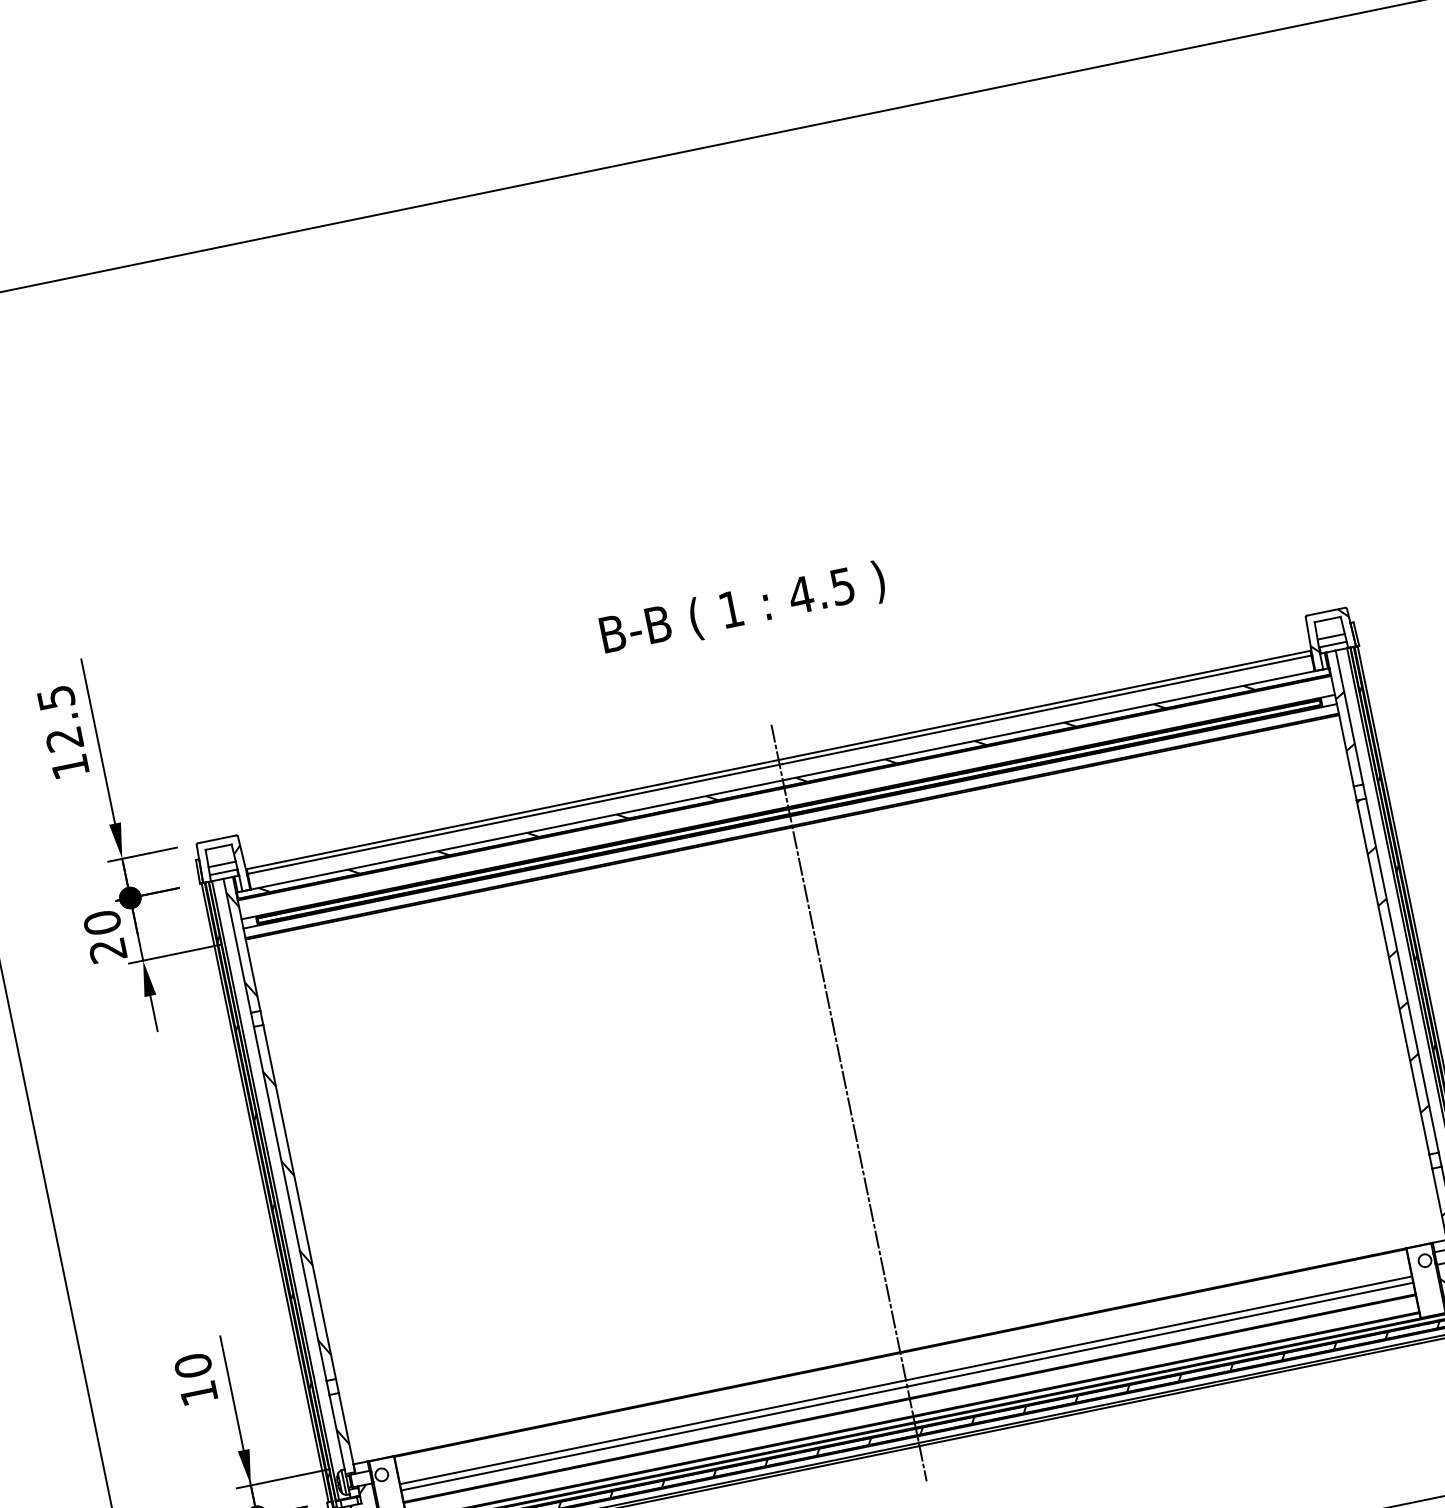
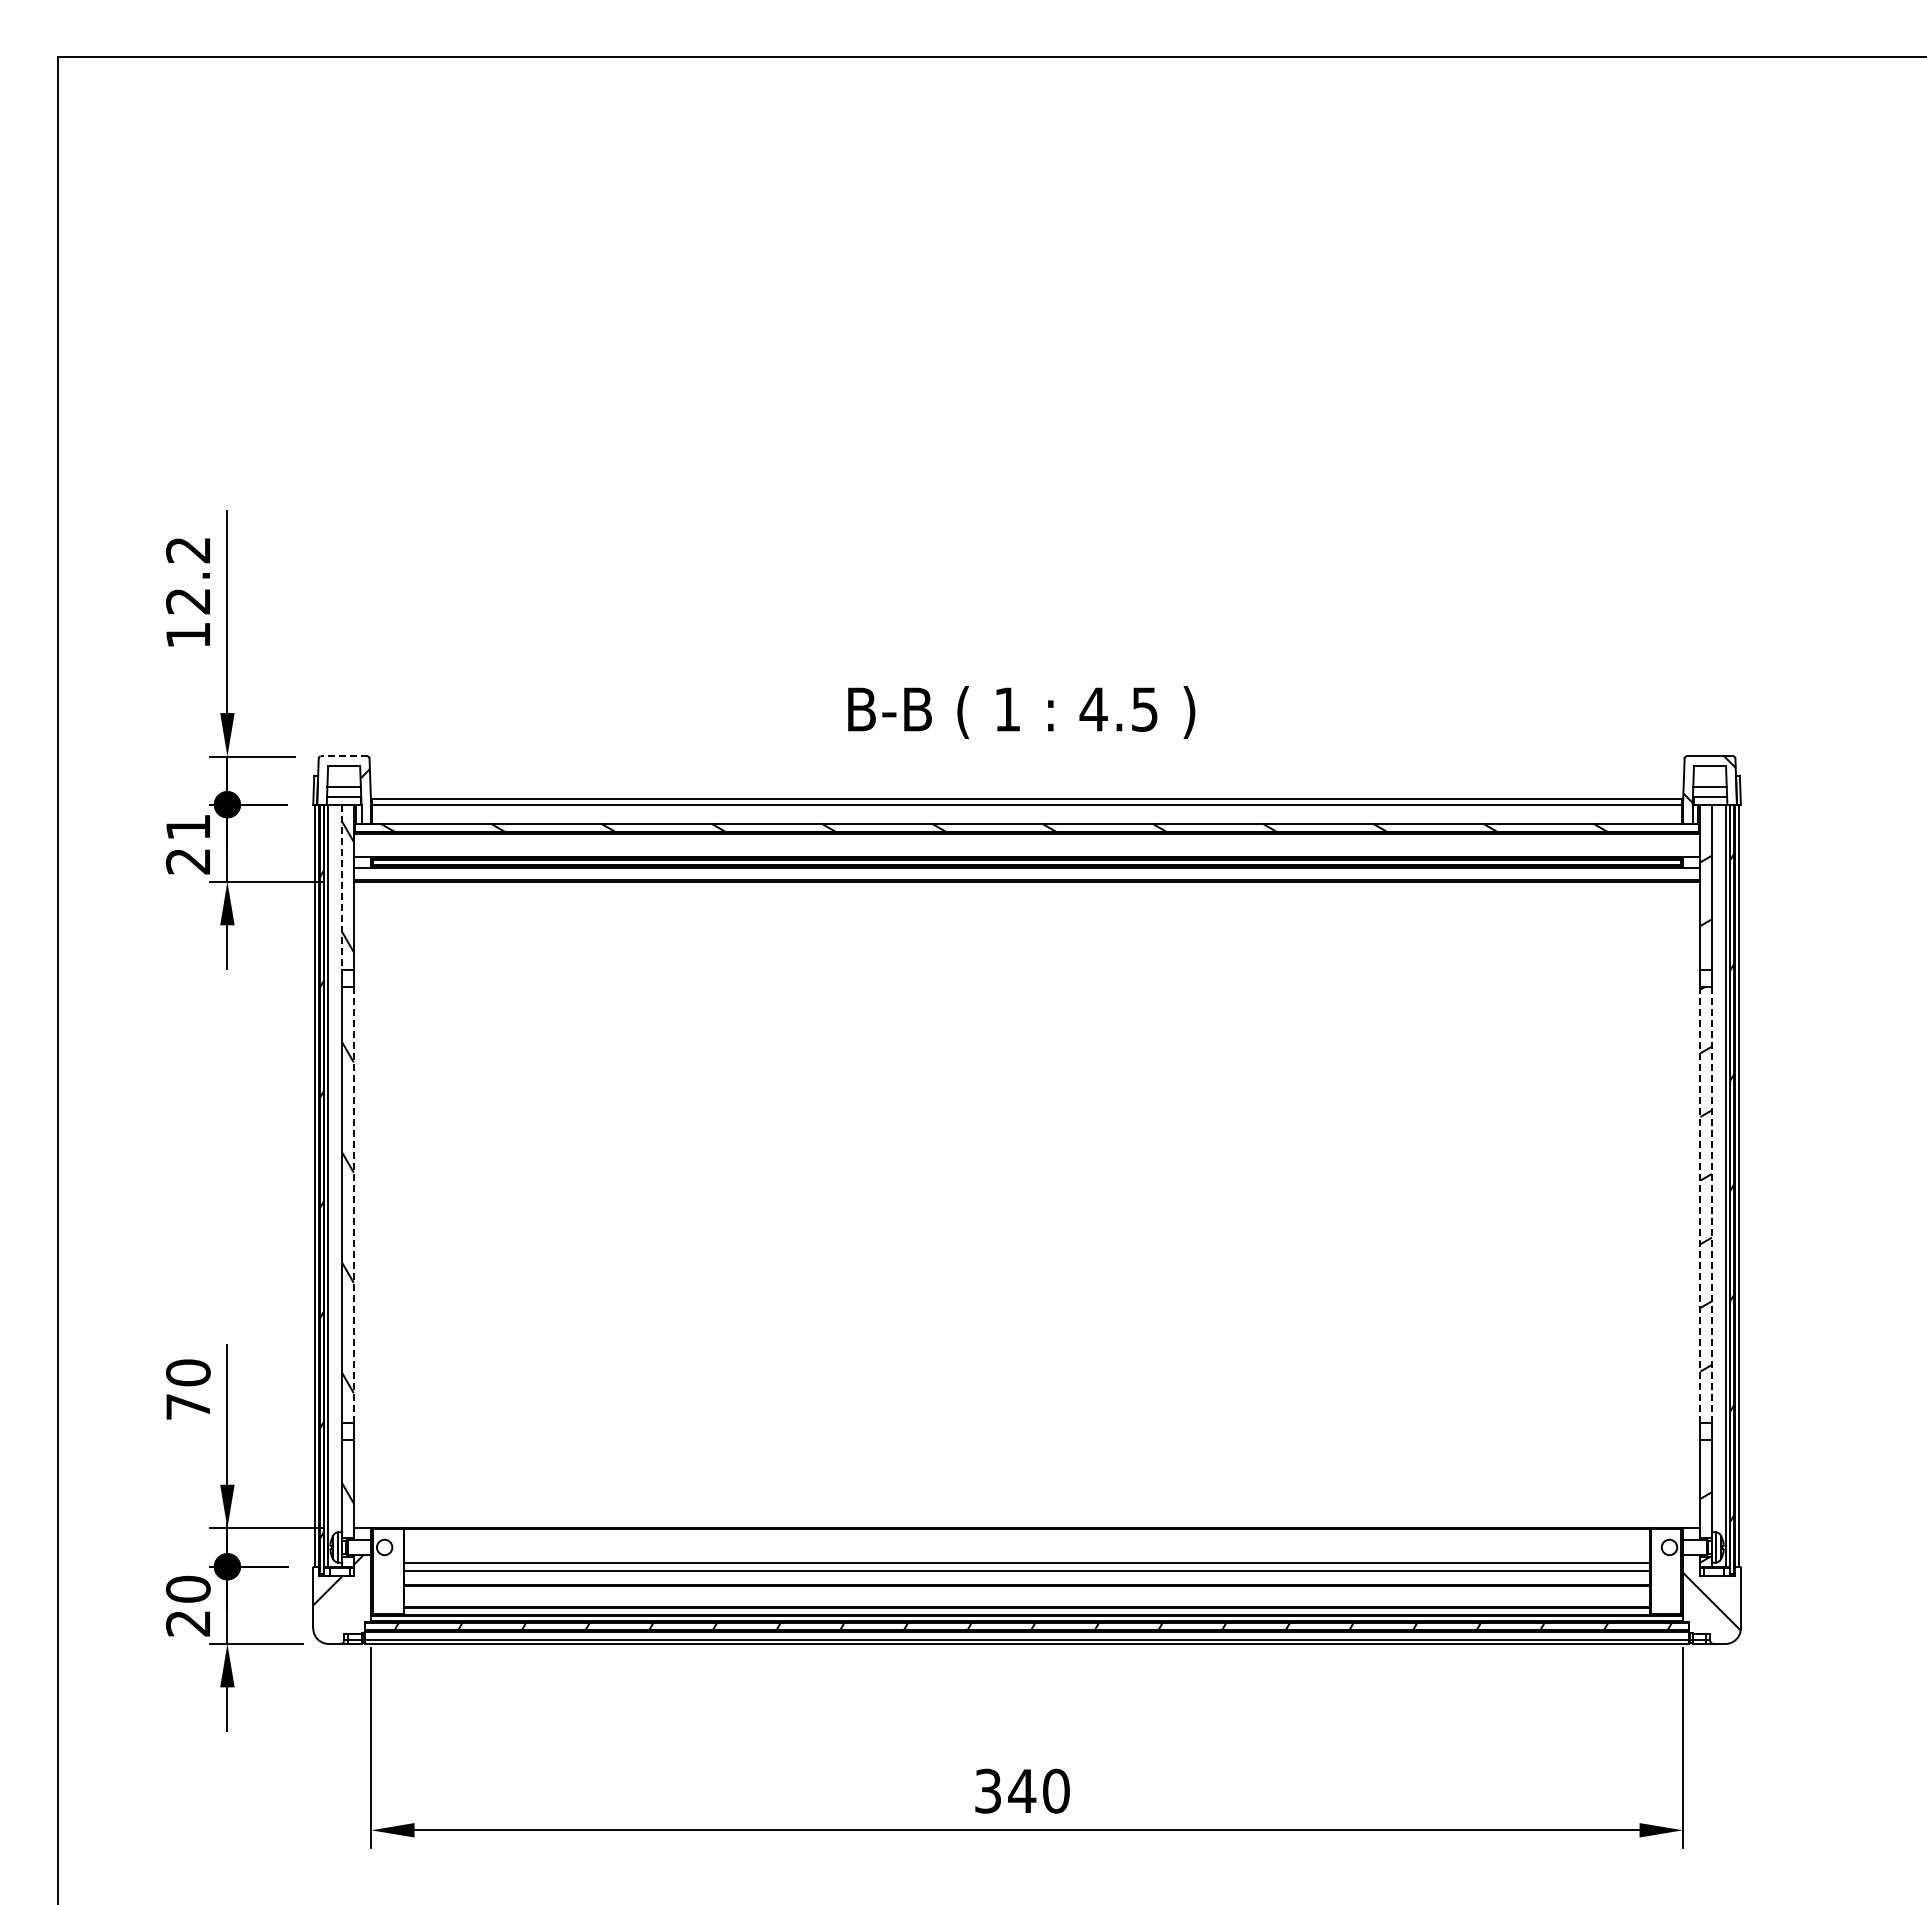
text: (743, 609) -> (1021, 712), moved
text: (56, 698) -> (188, 550), 12.5 -> 12.2
line: (216, 839) -> (343, 756), solid -> dashed
text: (101, 922) -> (187, 826), 20 -> 21
line: (237, 946) -> (342, 887), solid -> dashed
line: (1402, 976) -> (1711, 1205), solid -> dashed
line: (1393, 977) -> (1700, 1205), solid -> dashed
line: (849, 1103) -> (1027, 1221), removed
line: (299, 1202) -> (353, 1205), solid -> dashed
text: (198, 1393) -> (187, 1406), 10 -> 70

